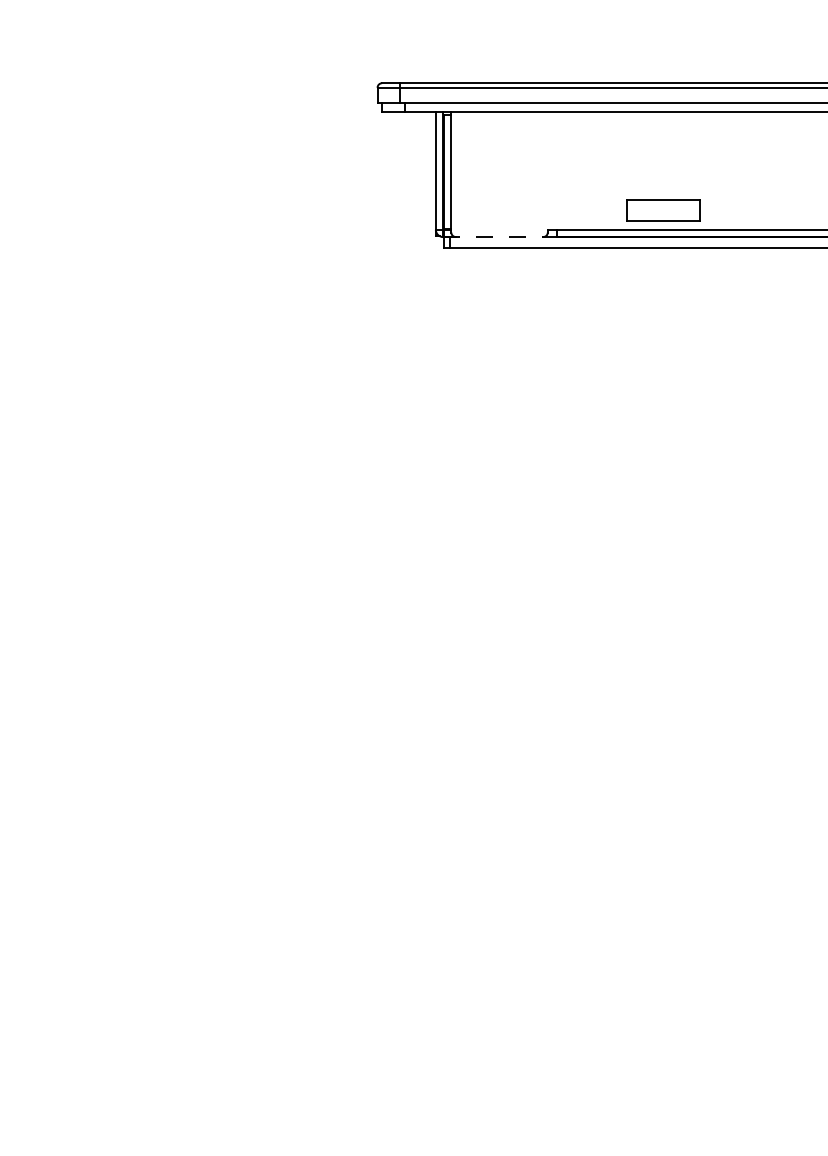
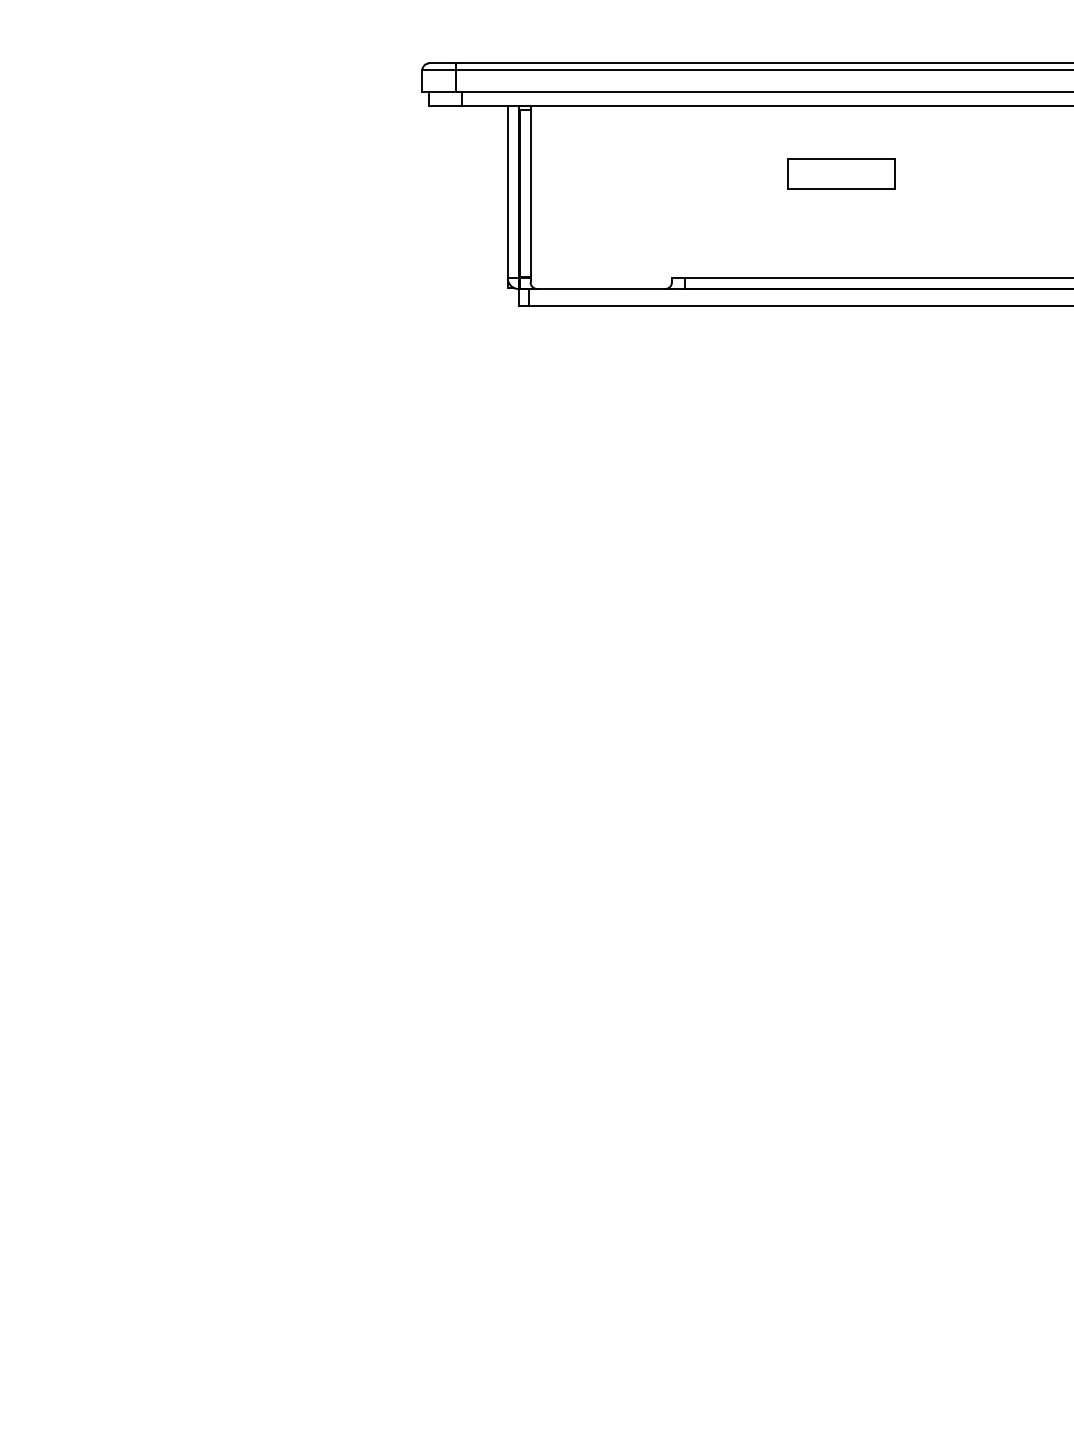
part: (663, 210) -> (841, 173), moved
line: (493, 237) -> (592, 289), dashed -> solid

